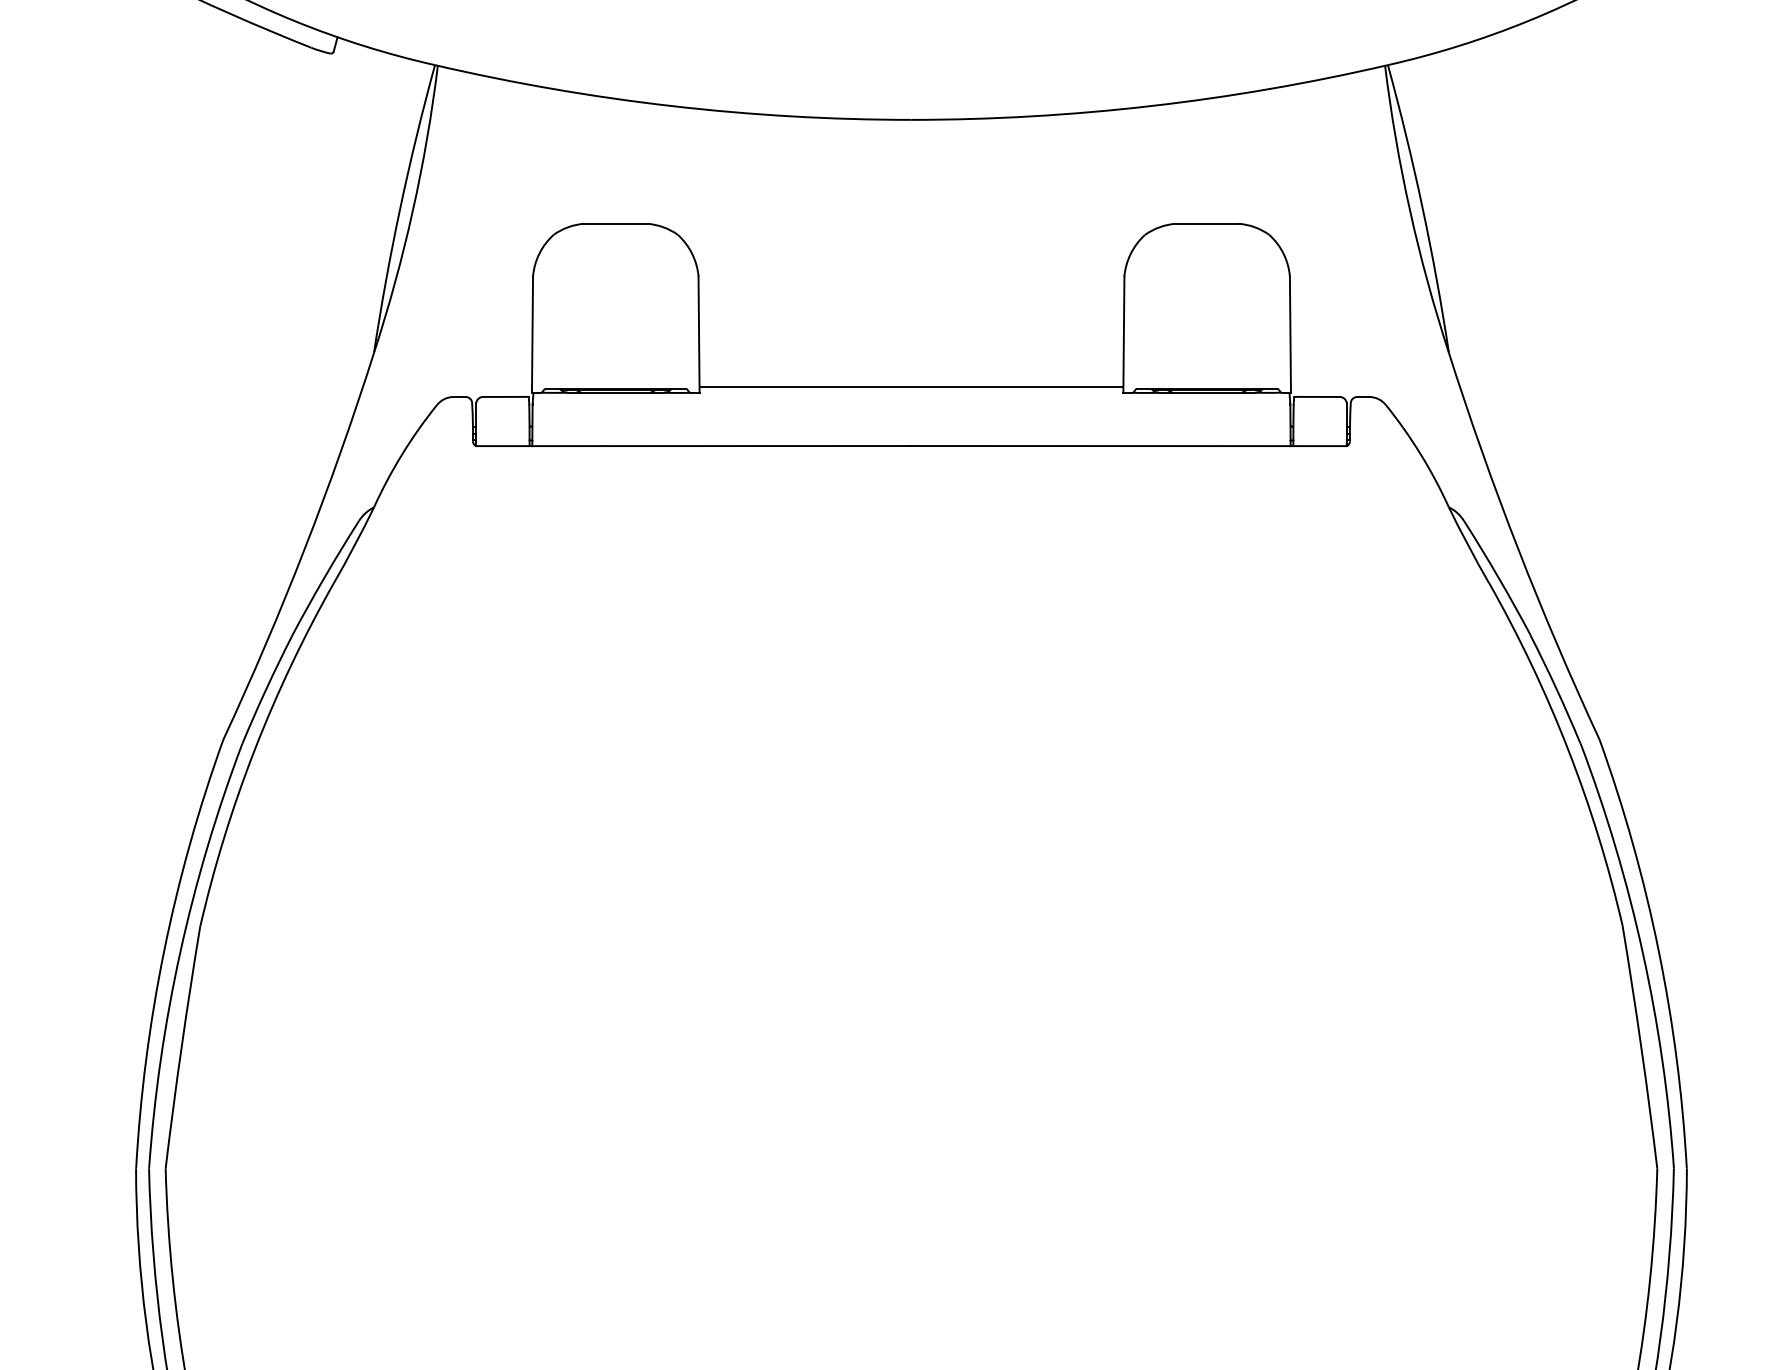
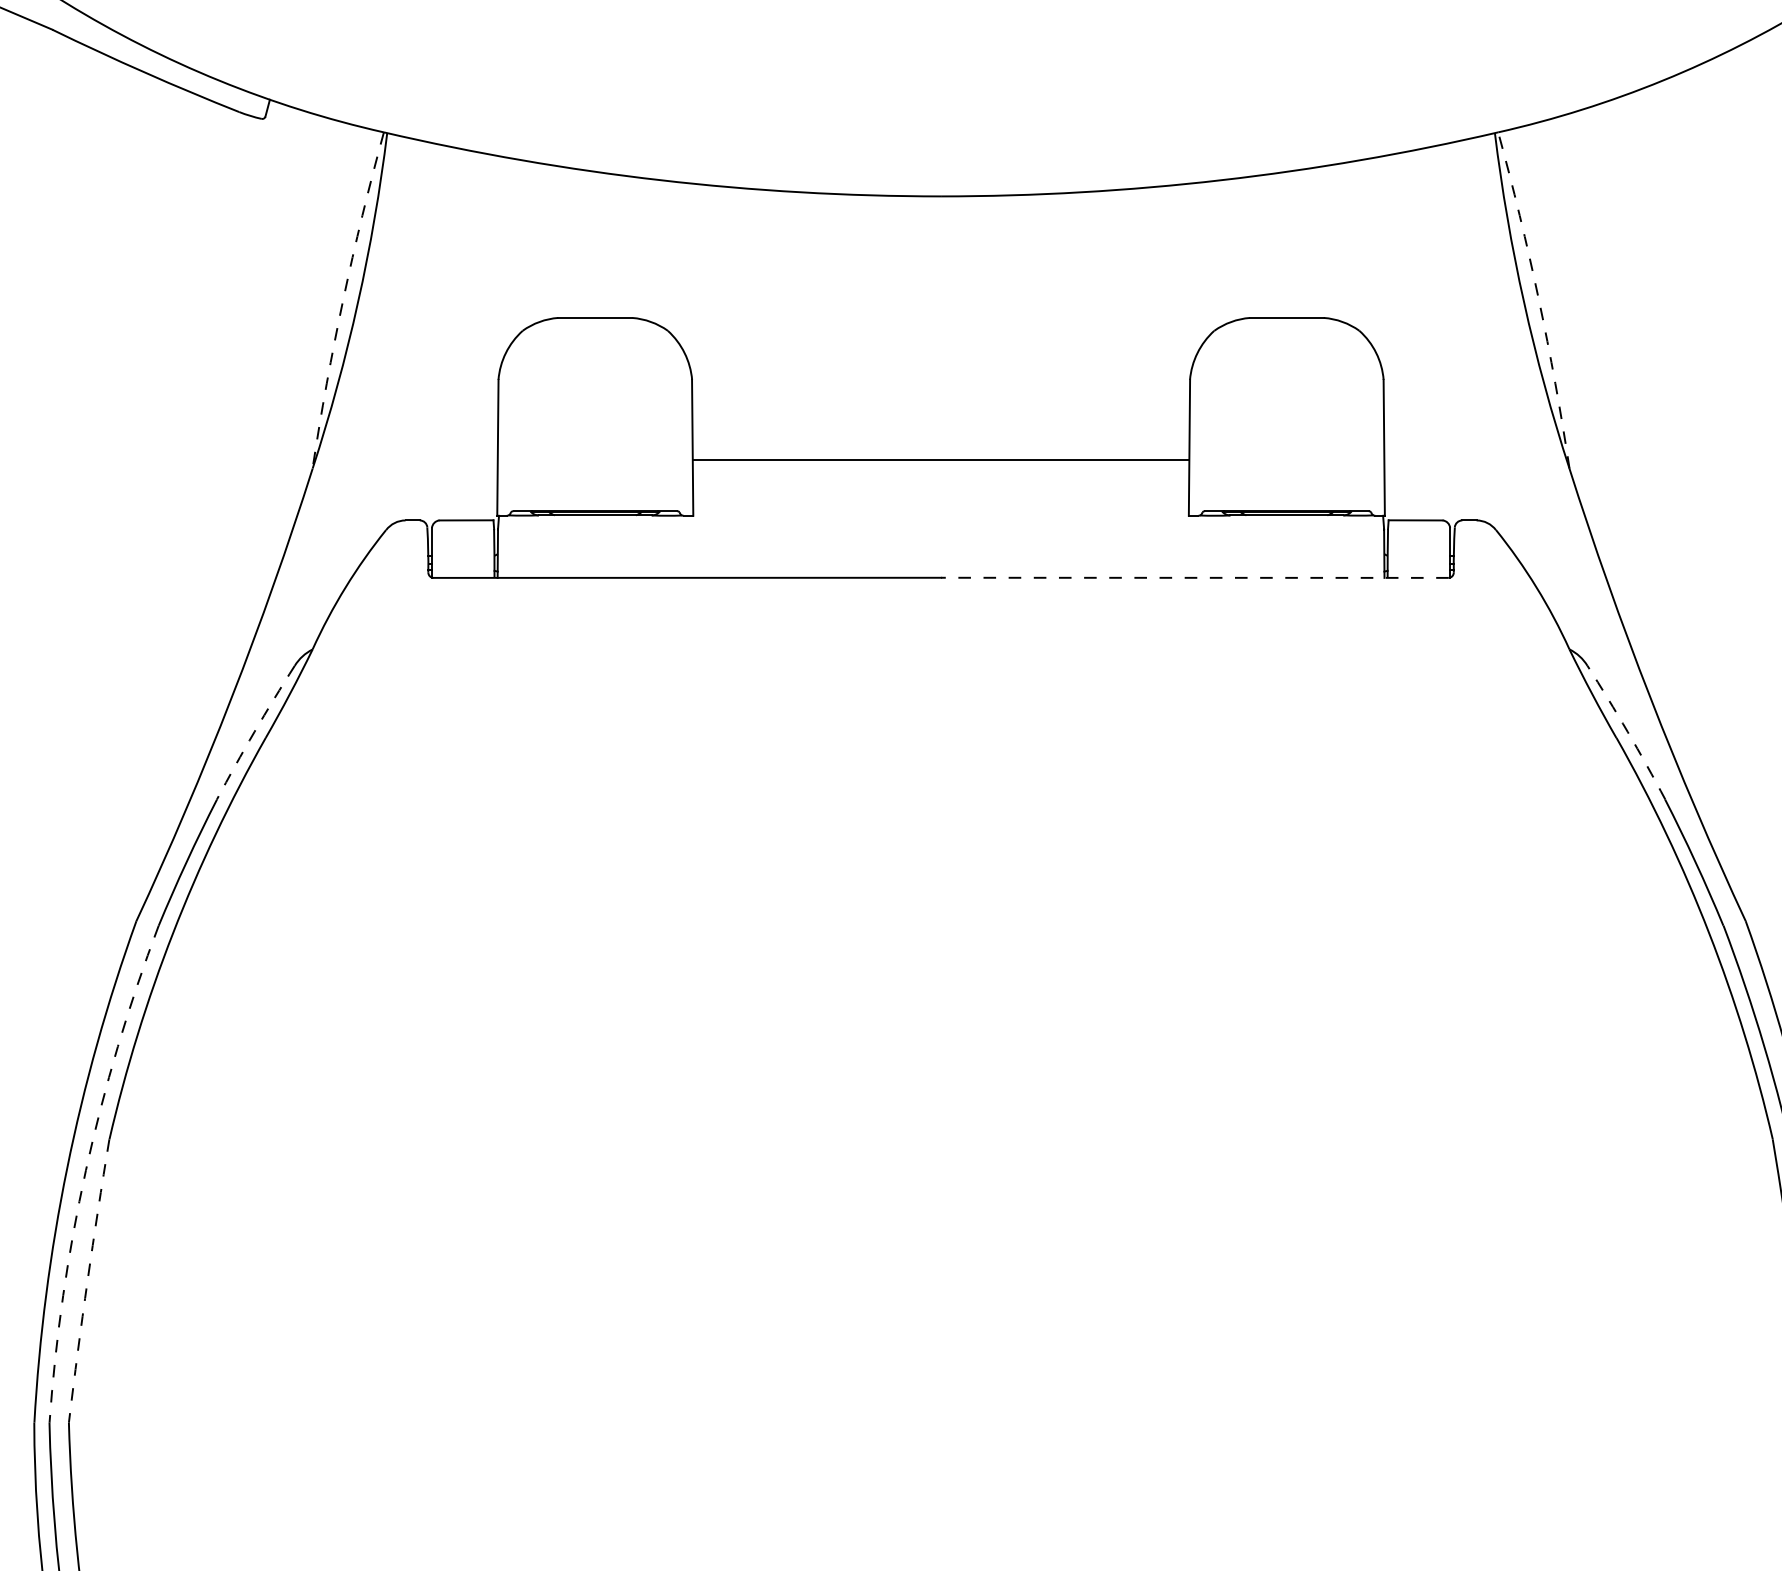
arc: (400, 208) -> (343, 300), solid -> dashed
arc: (1422, 208) -> (1538, 300), solid -> dashed
line: (911, 387) -> (941, 460), moved
line: (1128, 446) -> (1194, 578), solid -> dashed
arc: (324, 577) -> (254, 731), solid -> dashed
arc: (1498, 577) -> (1627, 731), solid -> dashed
arc: (180, 952) -> (86, 1170), solid -> dashed
arc: (181, 1047) -> (87, 1281), solid -> dashed

